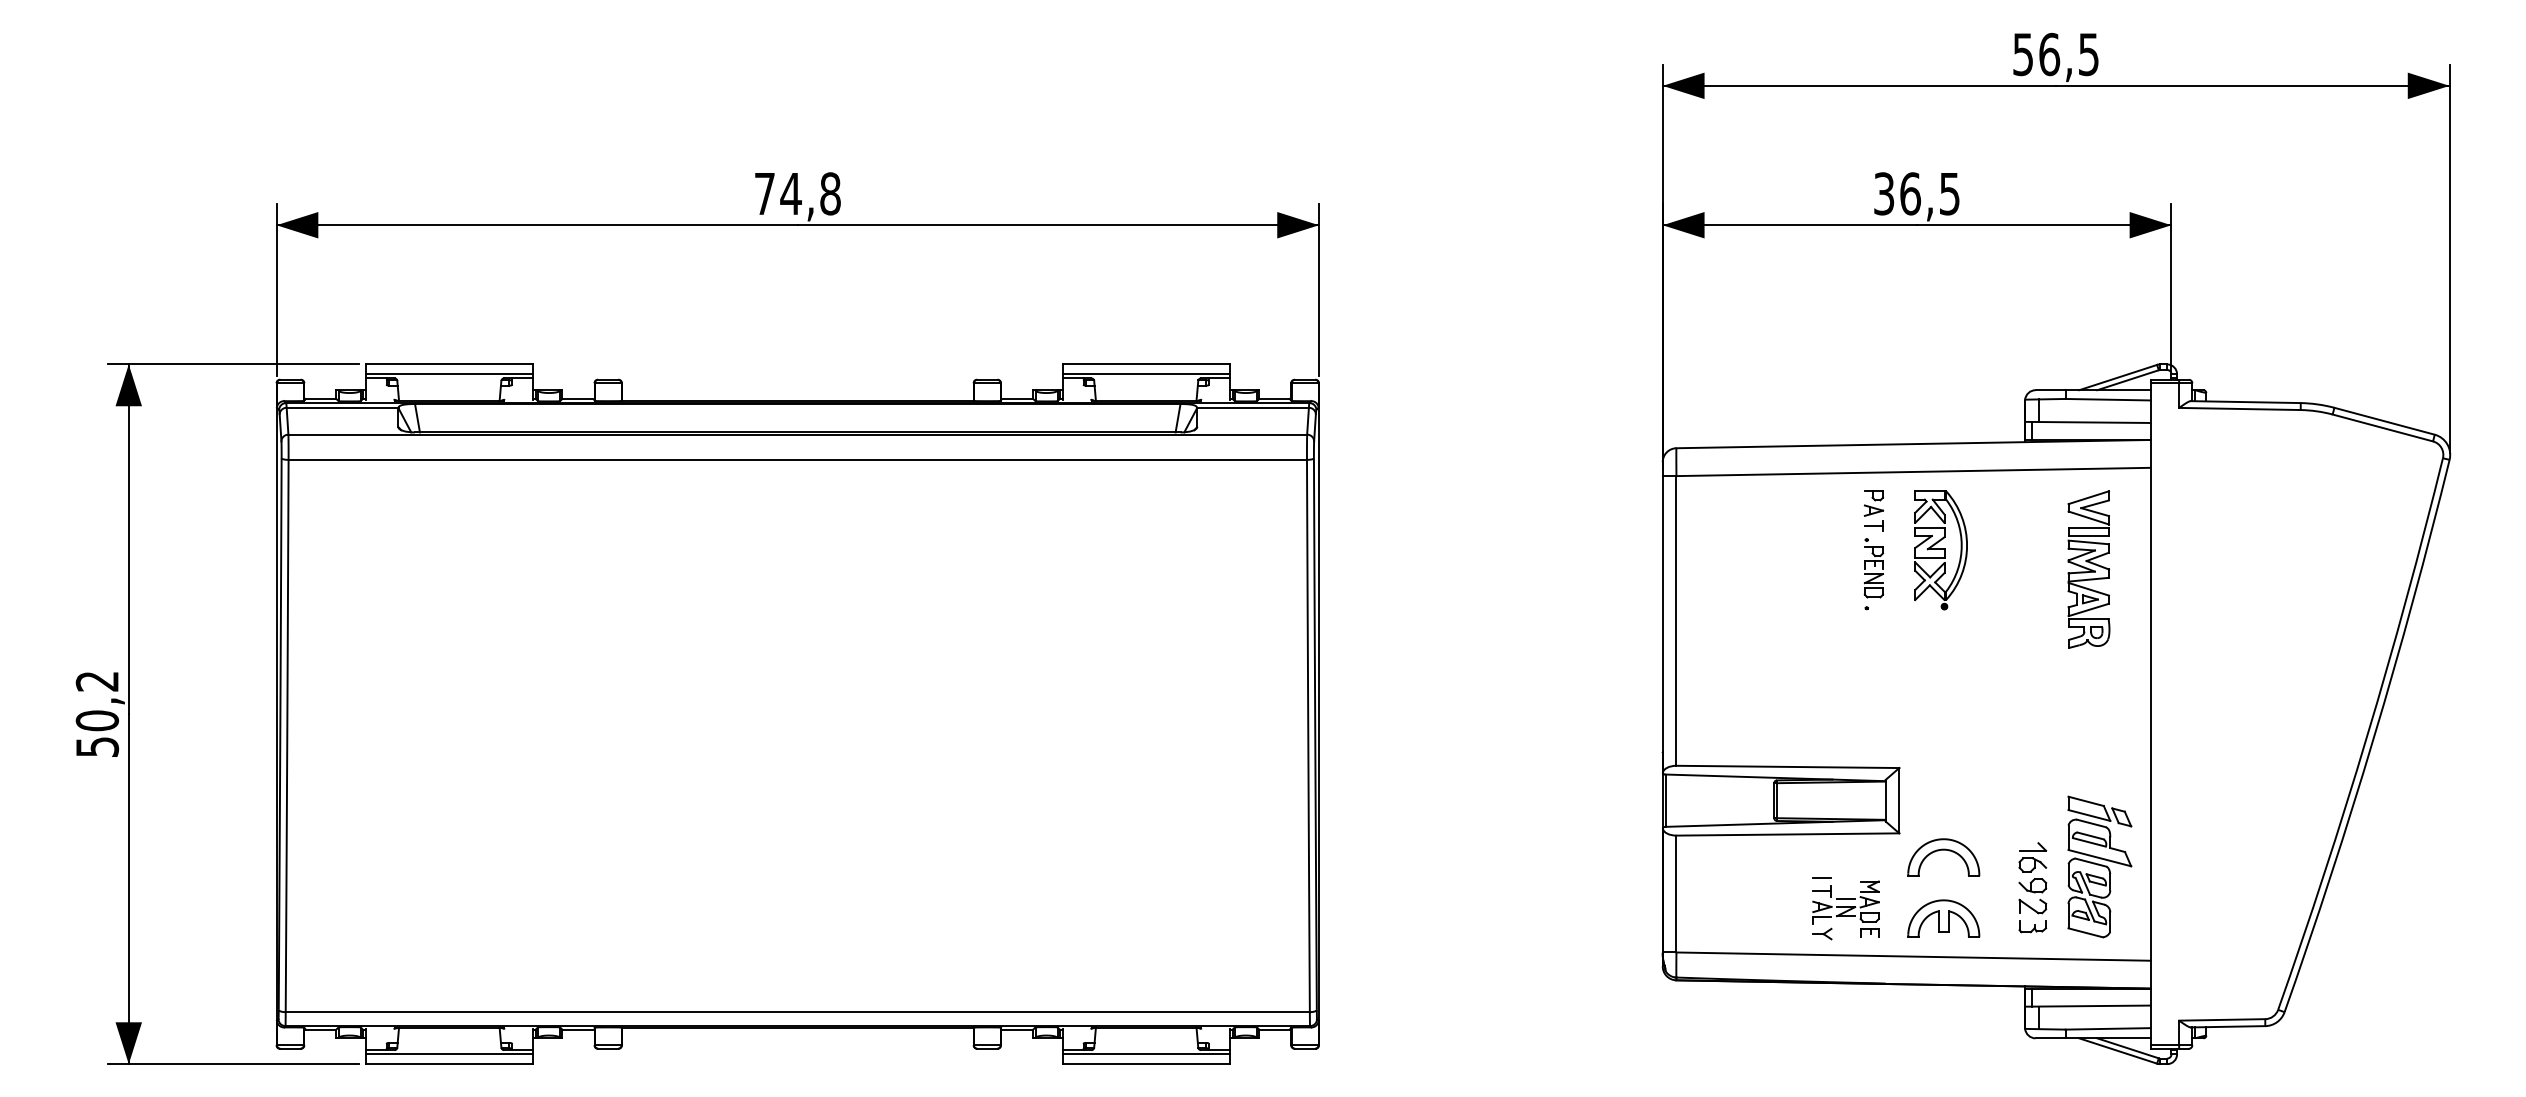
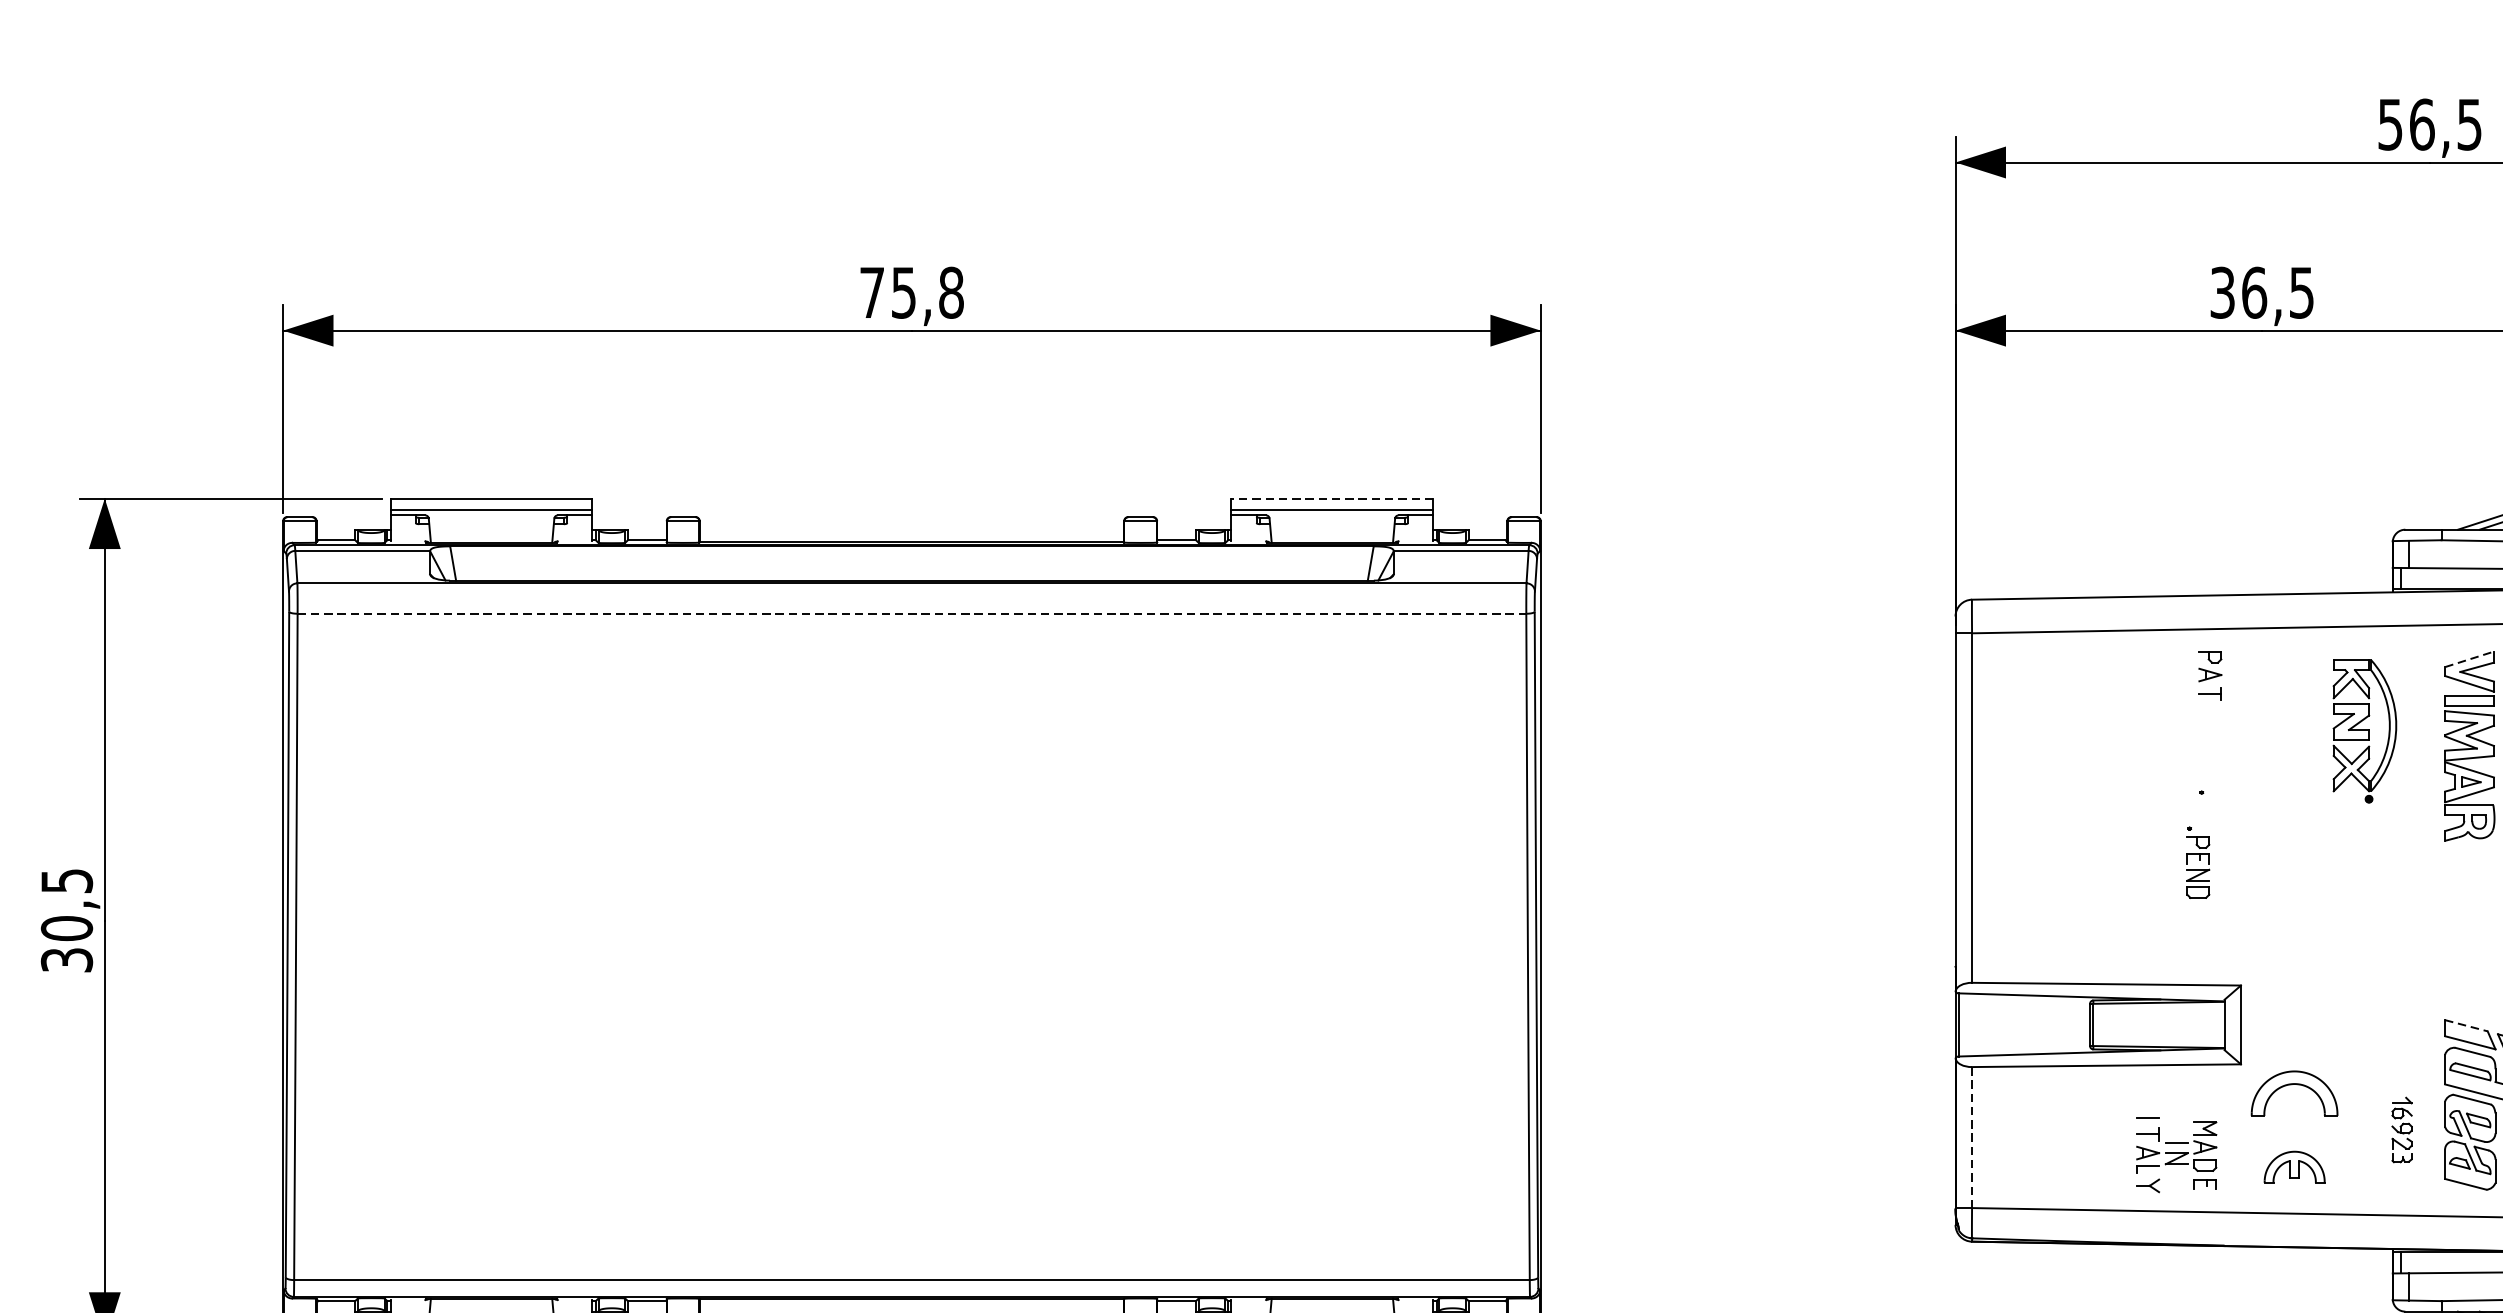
text: (790, 194) -> (903, 293), 74,8 -> 75,8
line: (1146, 364) -> (1332, 498), solid -> dashed
line: (798, 459) -> (912, 613), solid -> dashed
line: (2089, 497) -> (2470, 659), solid -> dashed
part: (1940, 550) -> (2364, 731), moved
part: (1873, 568) -> (2197, 863), moved
text: (97, 714) -> (67, 920), 50,2 -> 30,5
line: (2086, 801) -> (2466, 1025), solid -> dashed
part: (2032, 887) -> (2401, 1129), size x0.6
line: (1676, 894) -> (1972, 1138), solid -> dashed
part: (1943, 918) -> (2294, 1167), size x0.7

